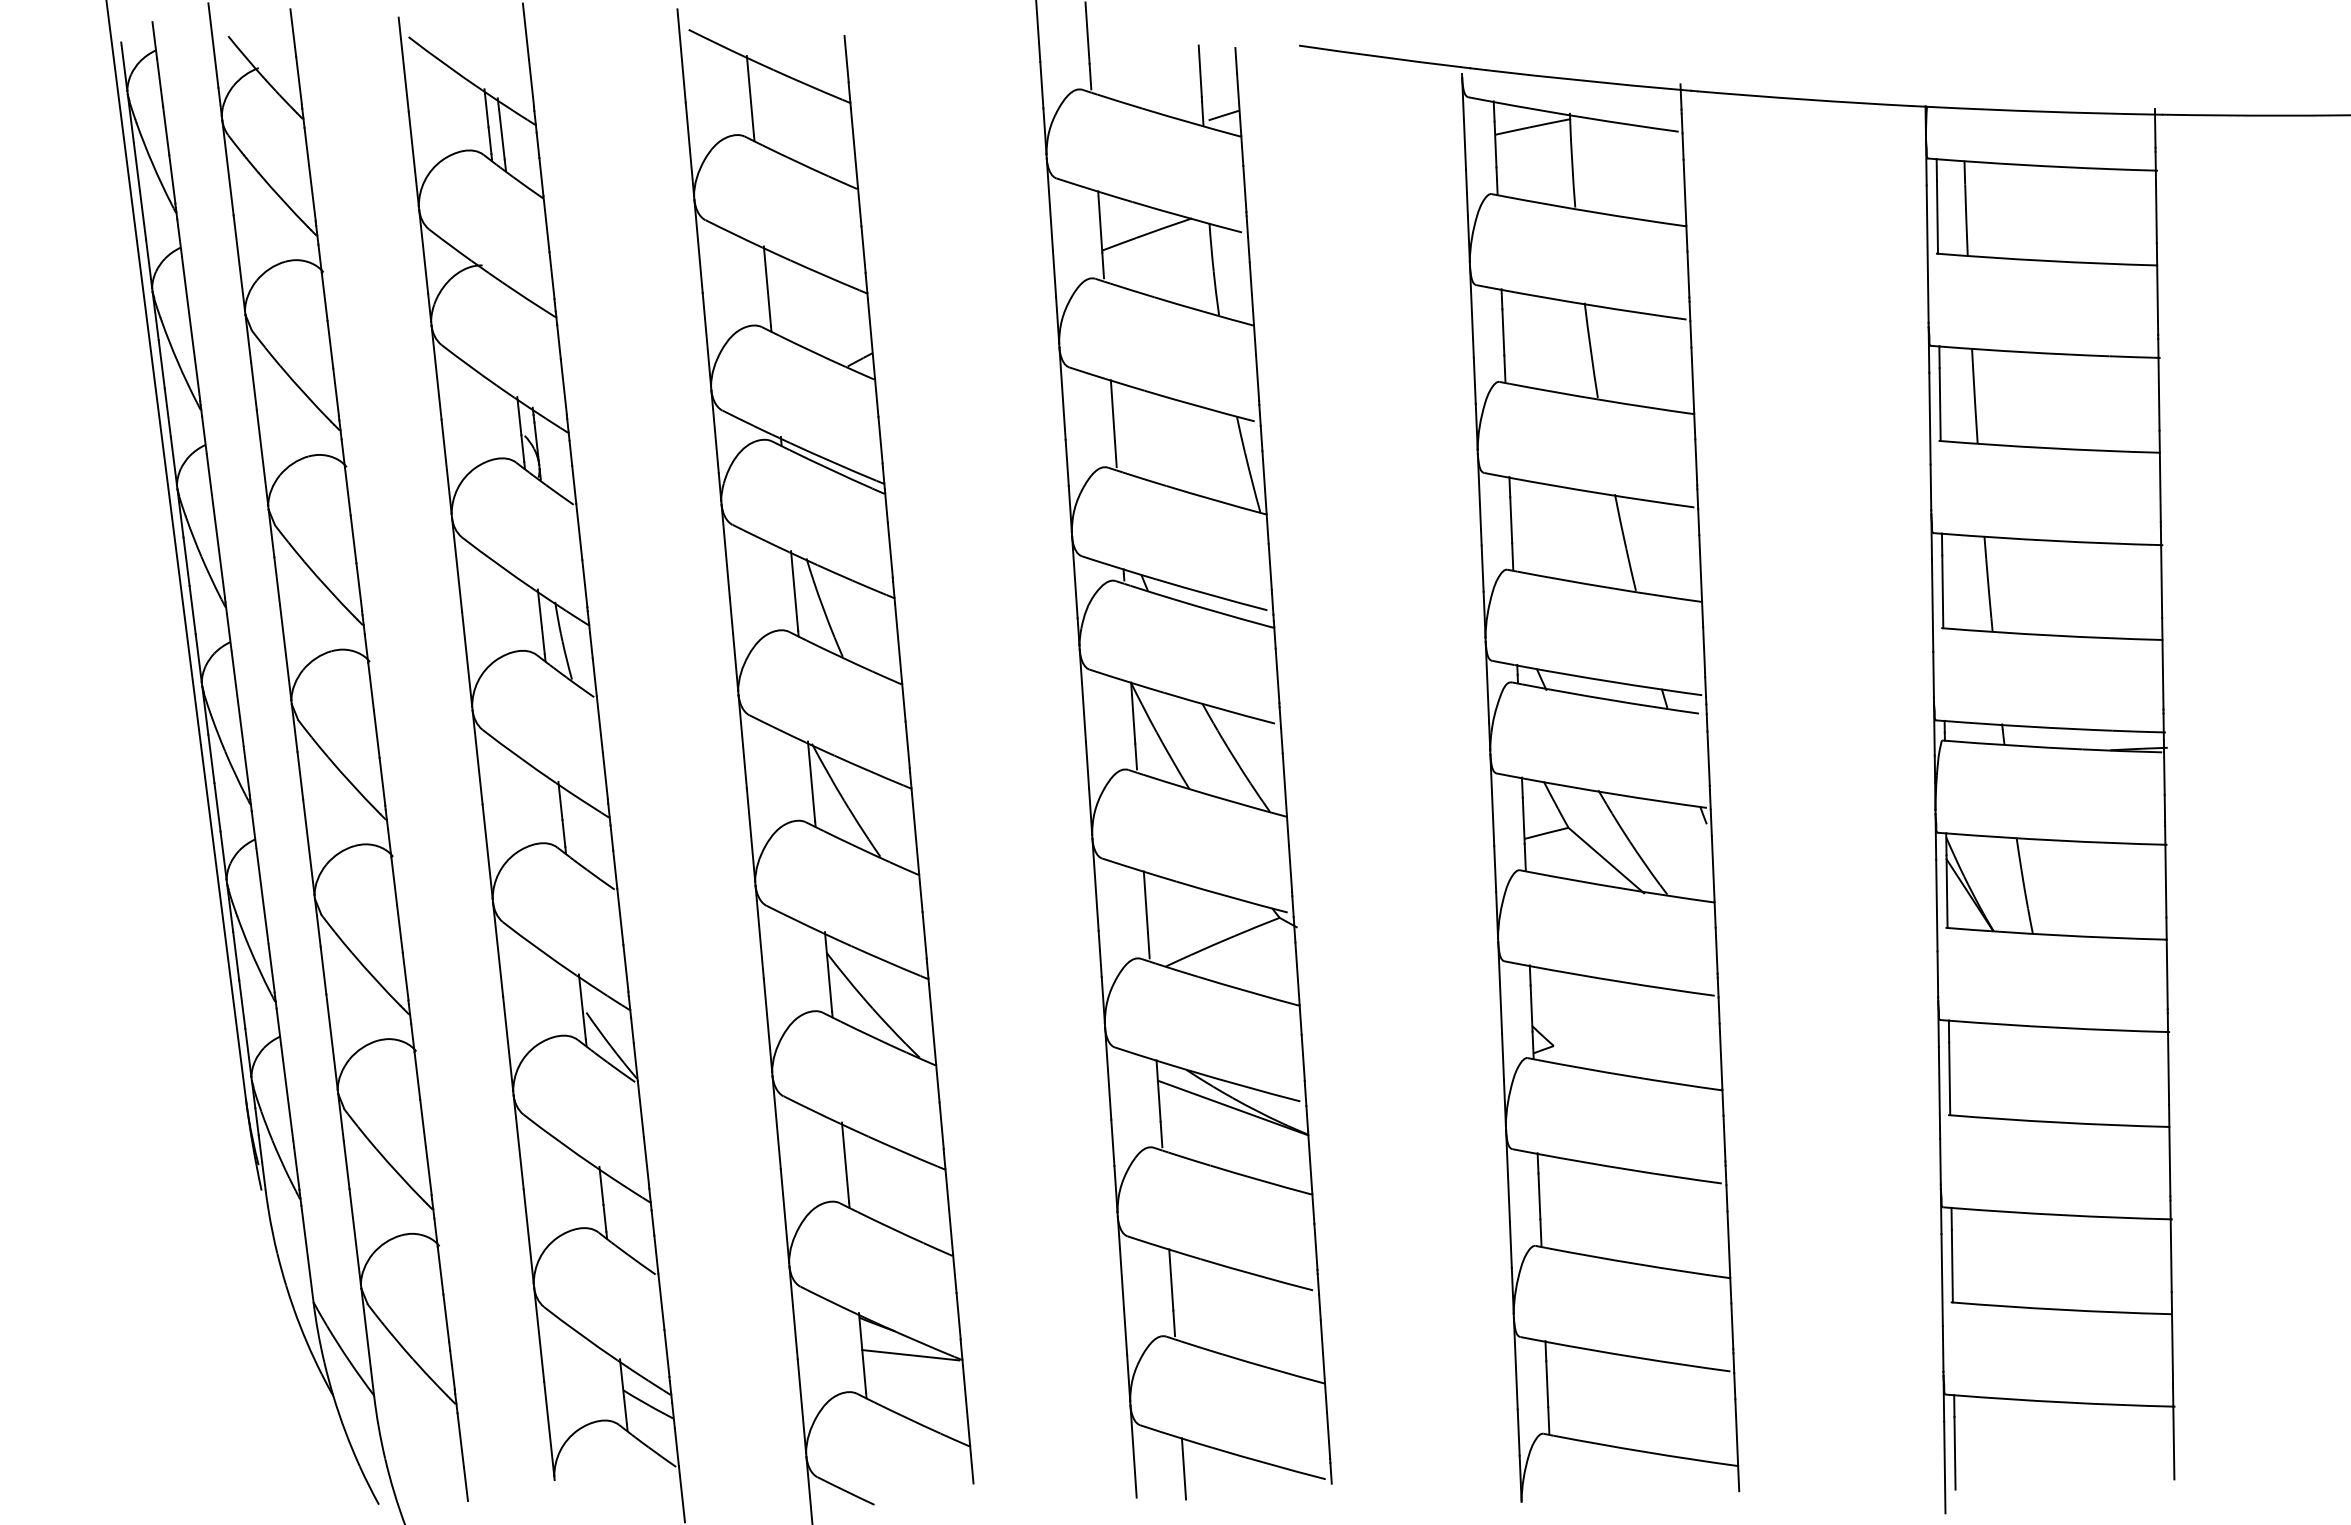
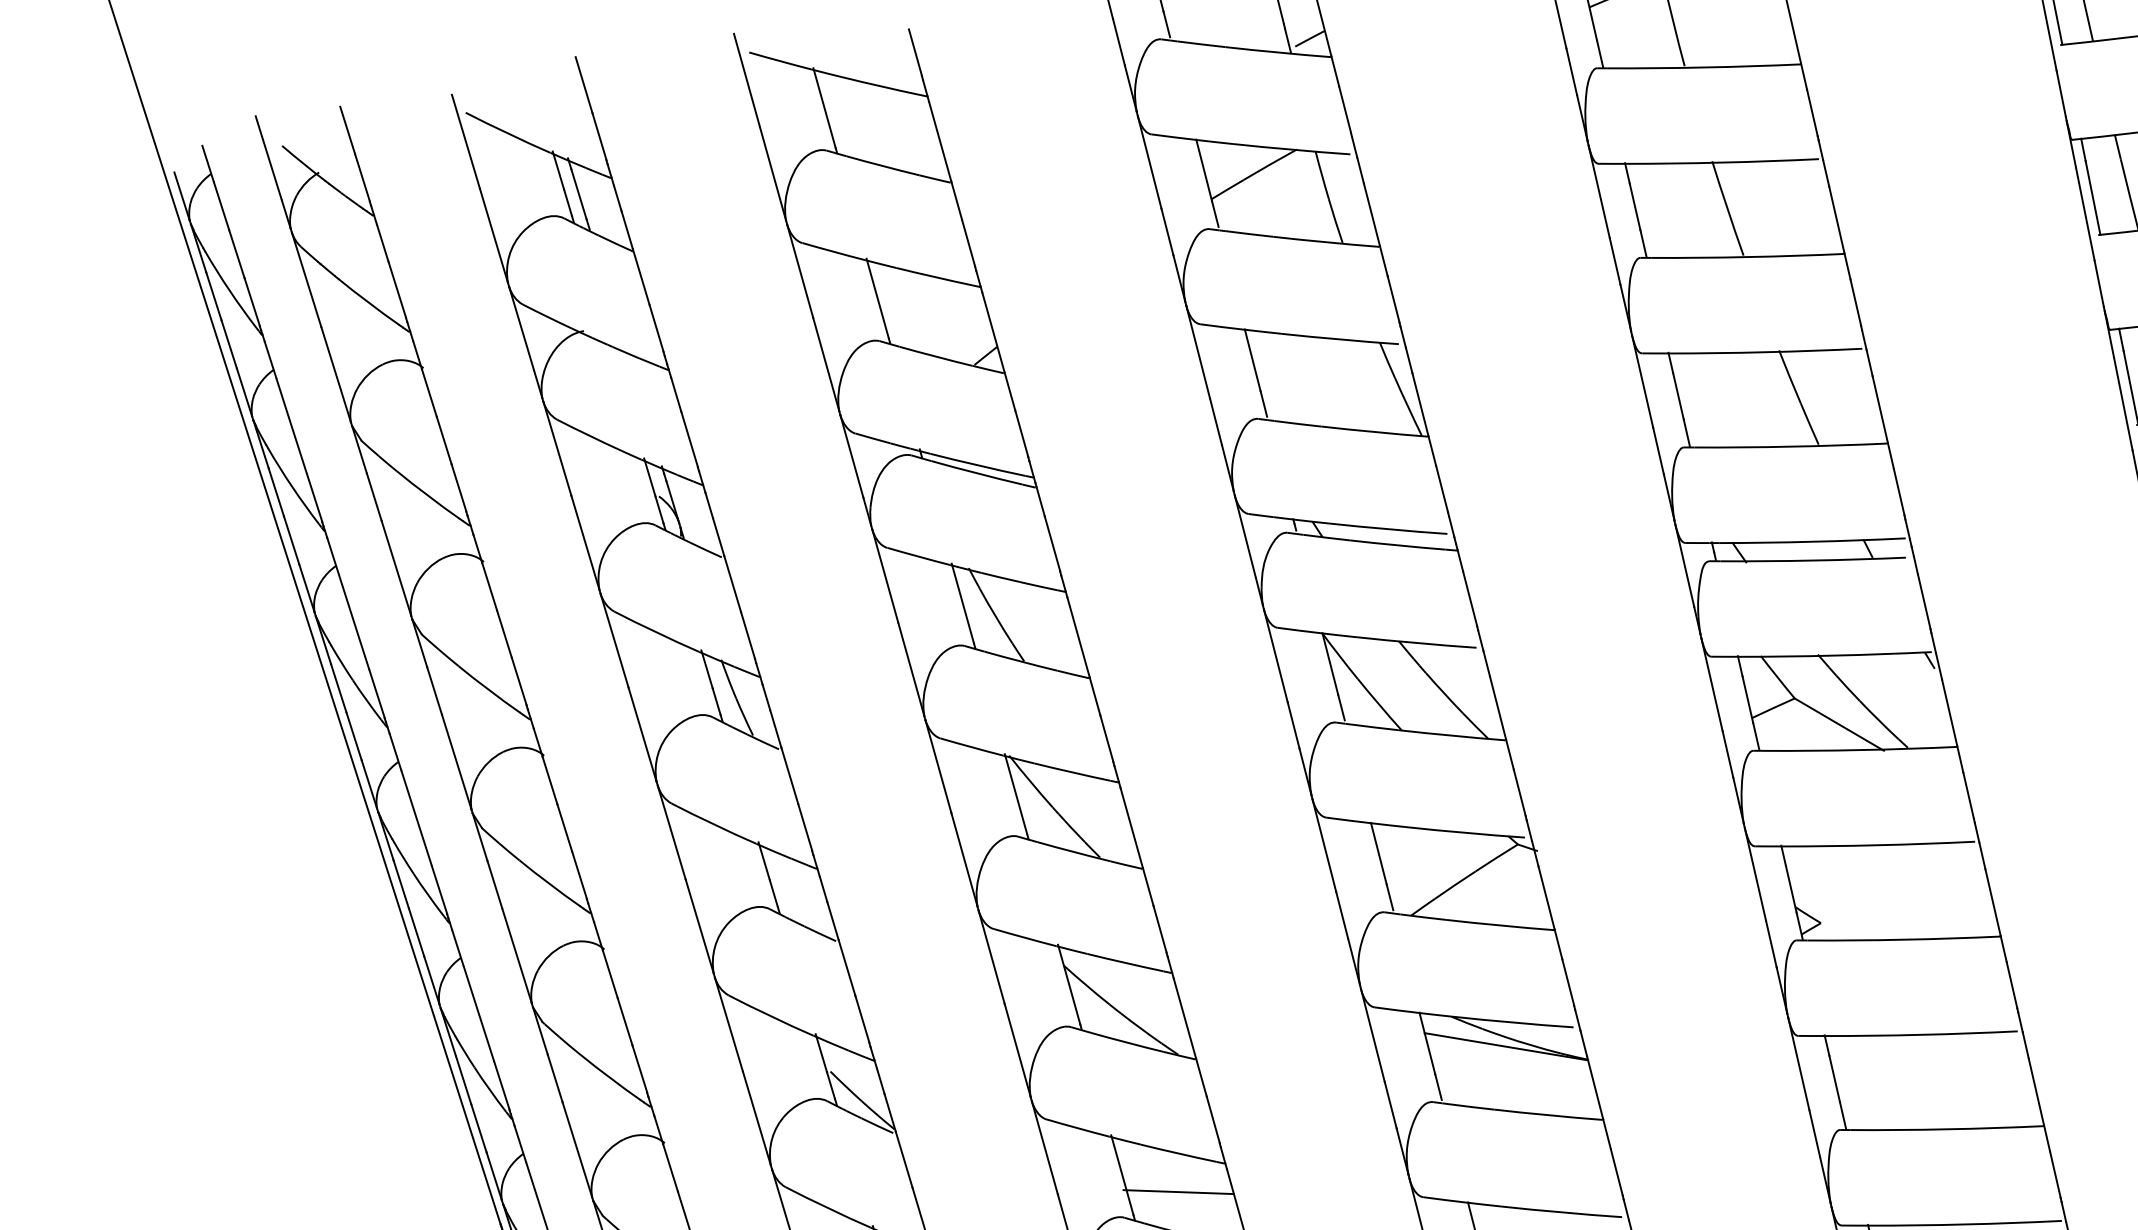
line: (896, 1188) -> (1179, 1192), added

